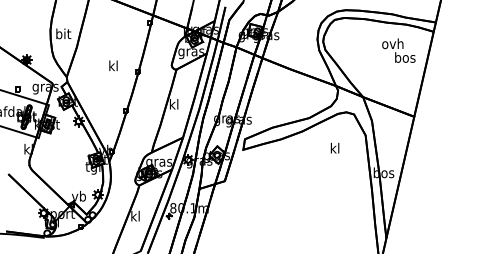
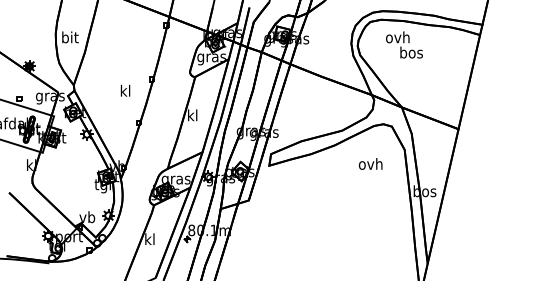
text: (398, 50) -> (404, 44), moved
text: (113, 65) -> (125, 90), moved
text: (334, 147) -> (370, 163), kl -> ovh

